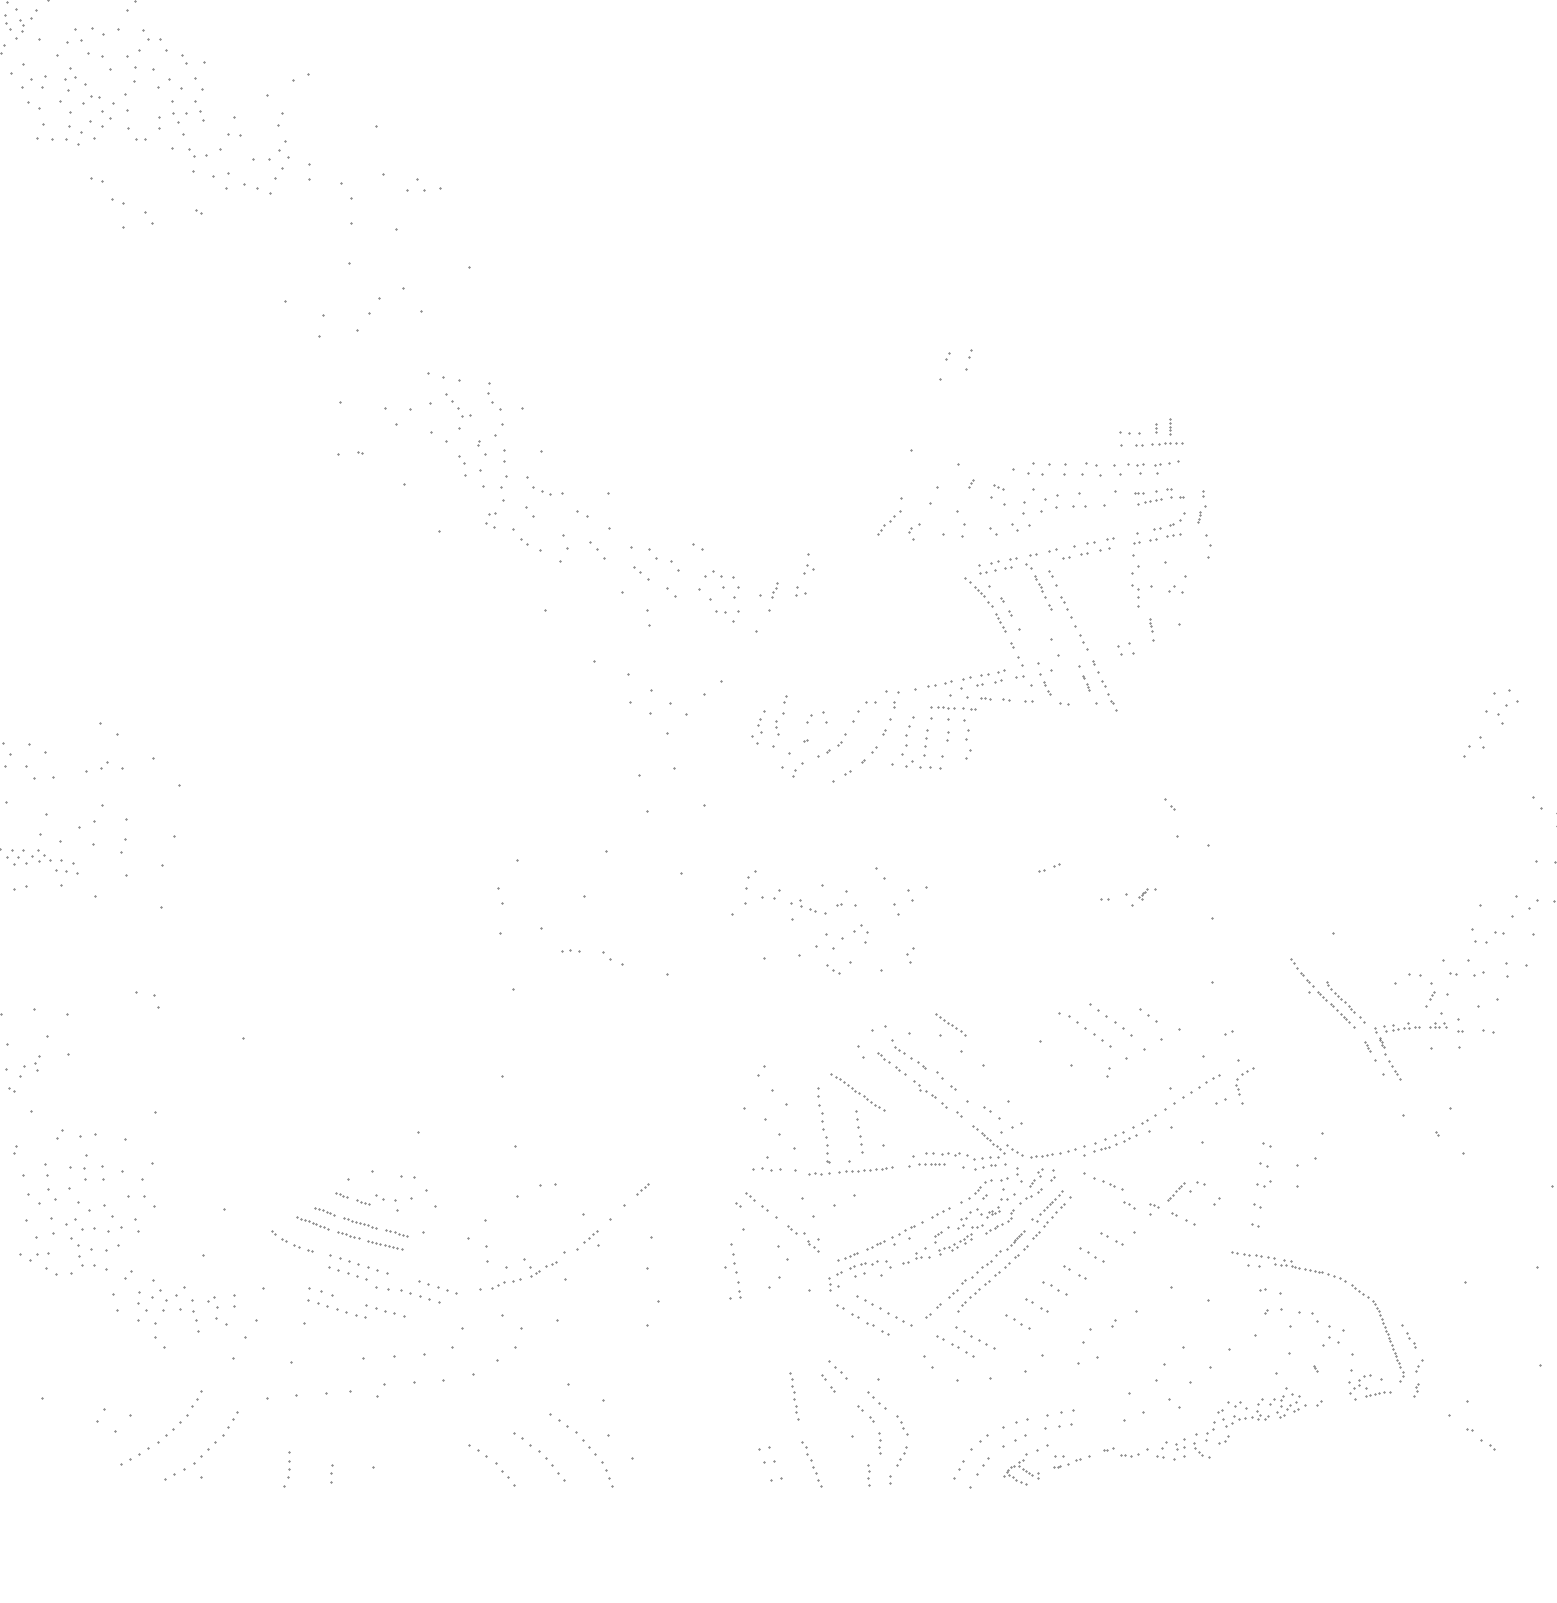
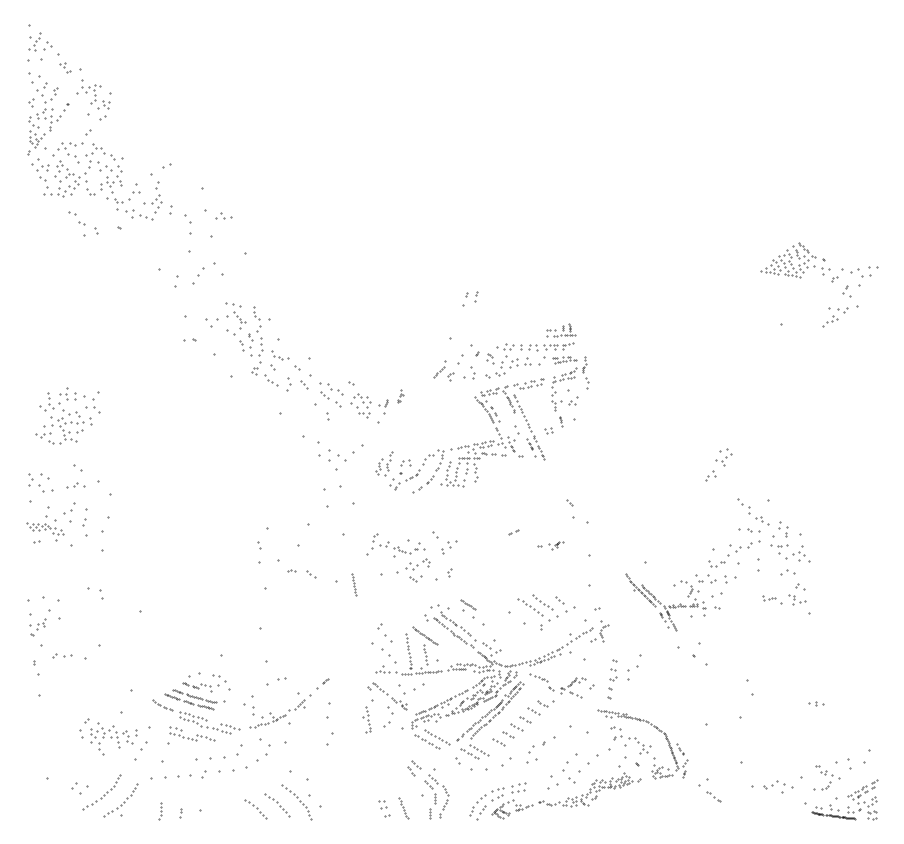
part: (805, 575) -> (400, 396), size x0.6
part: (147, 998) -> (95, 592), size x1.4
part: (86, 1213) -> (67, 415), moved
part: (794, 1395) -> (354, 584), moved

